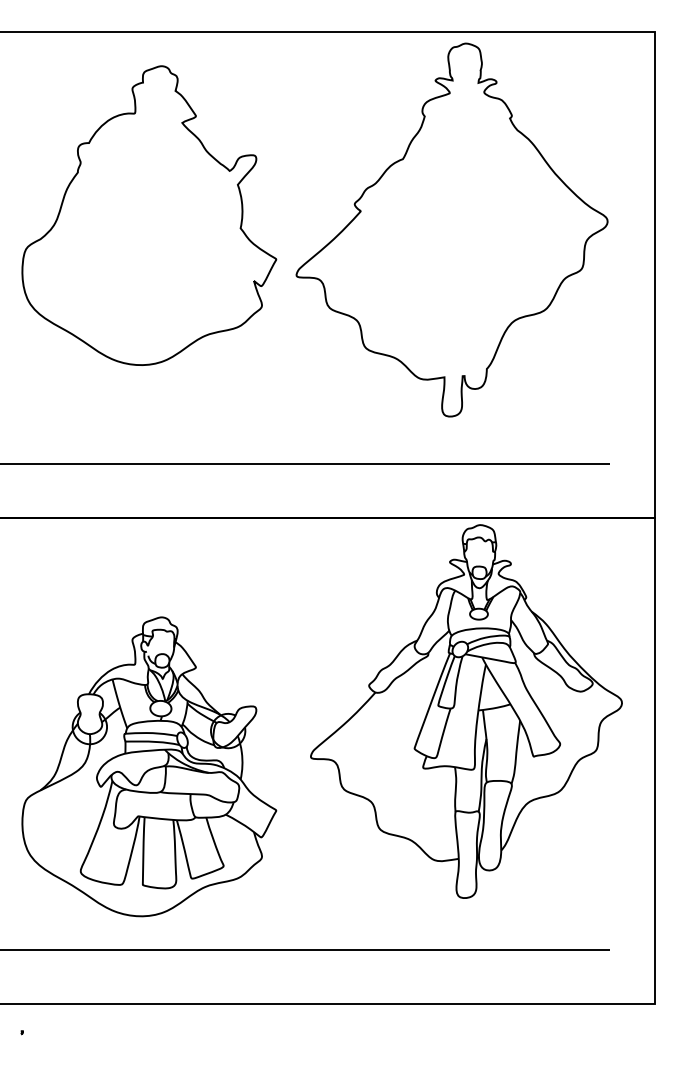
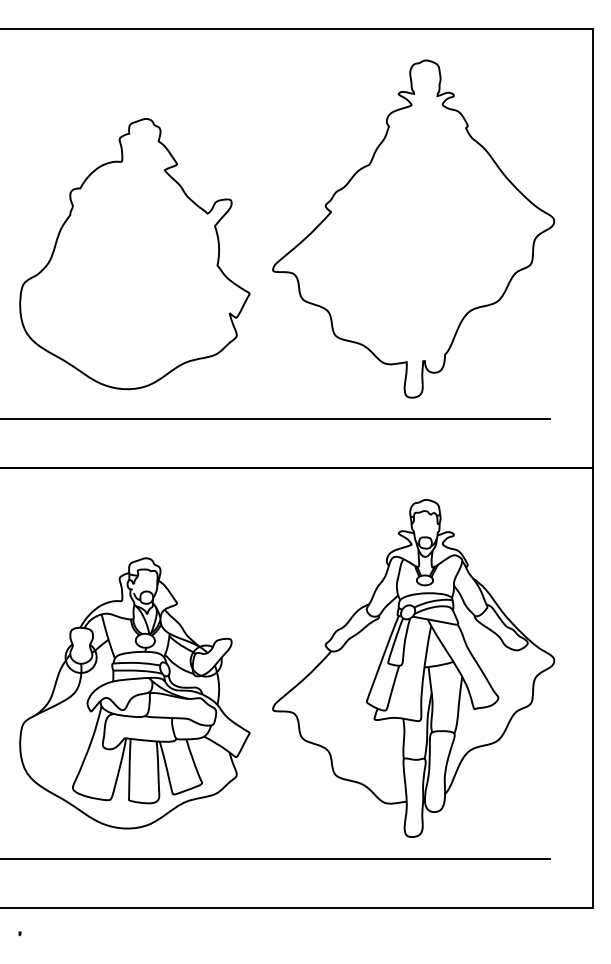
part: (148, 216) -> (134, 254), moved
part: (451, 229) -> (413, 228), moved
part: (466, 711) -> (413, 668), moved

